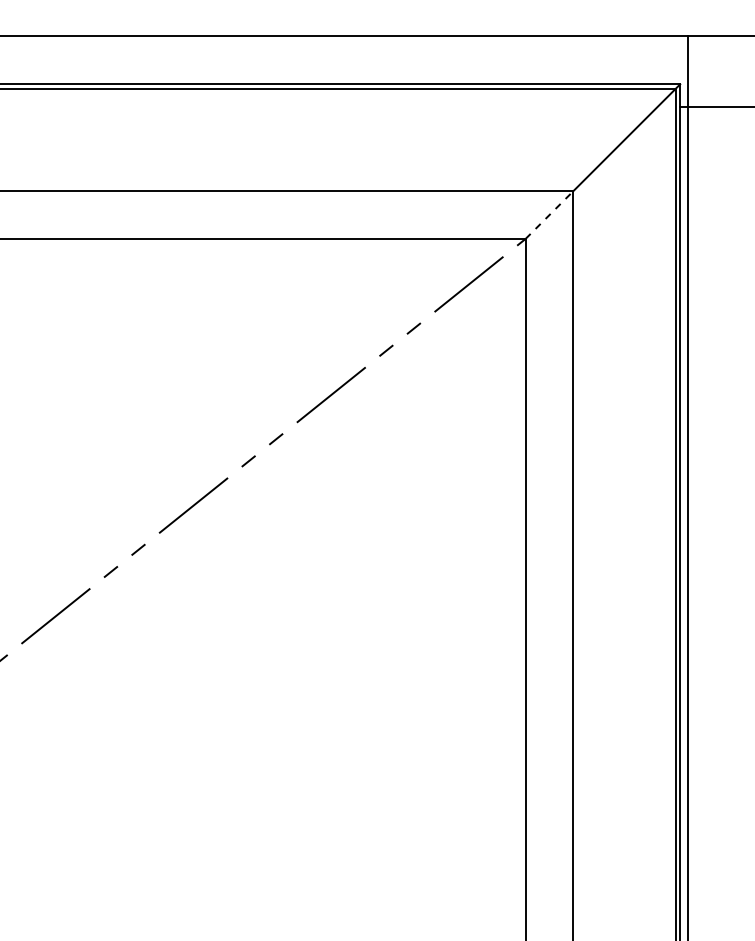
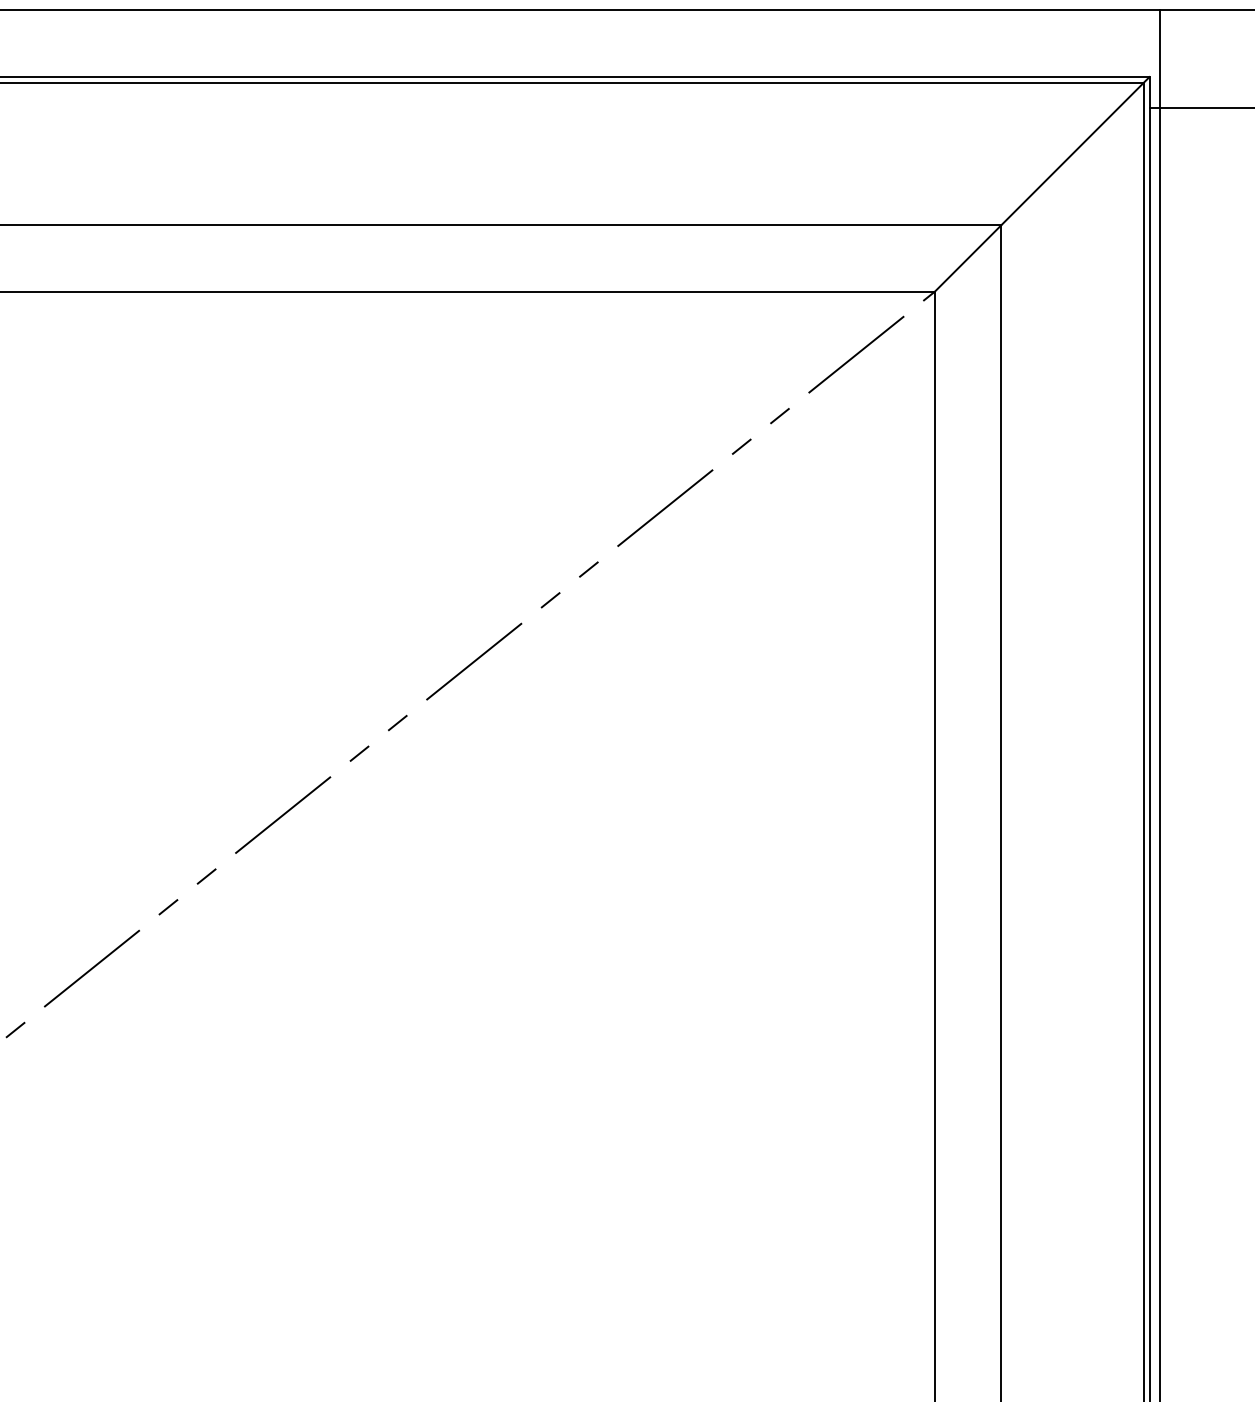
line: (549, 215) -> (968, 258), dashed -> solid

